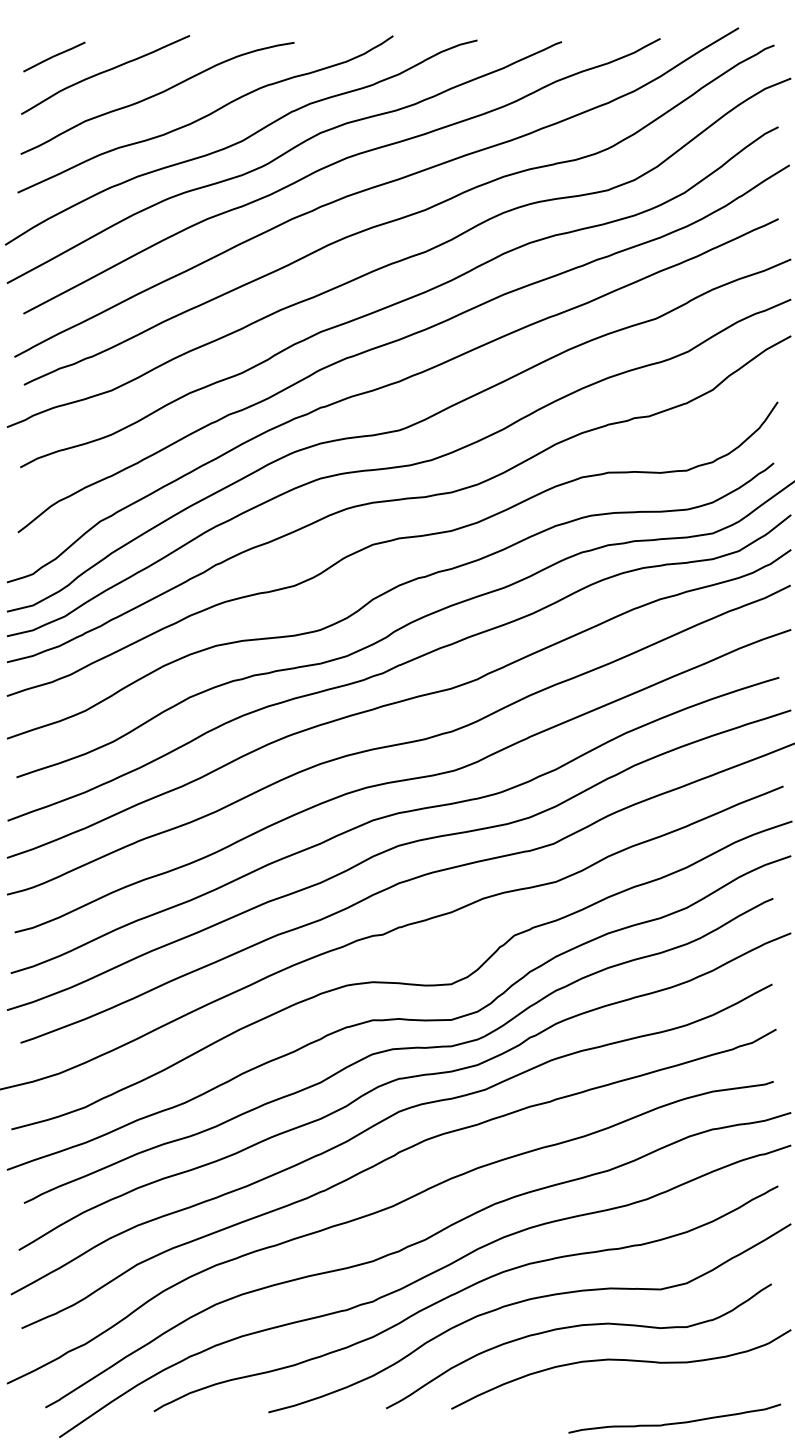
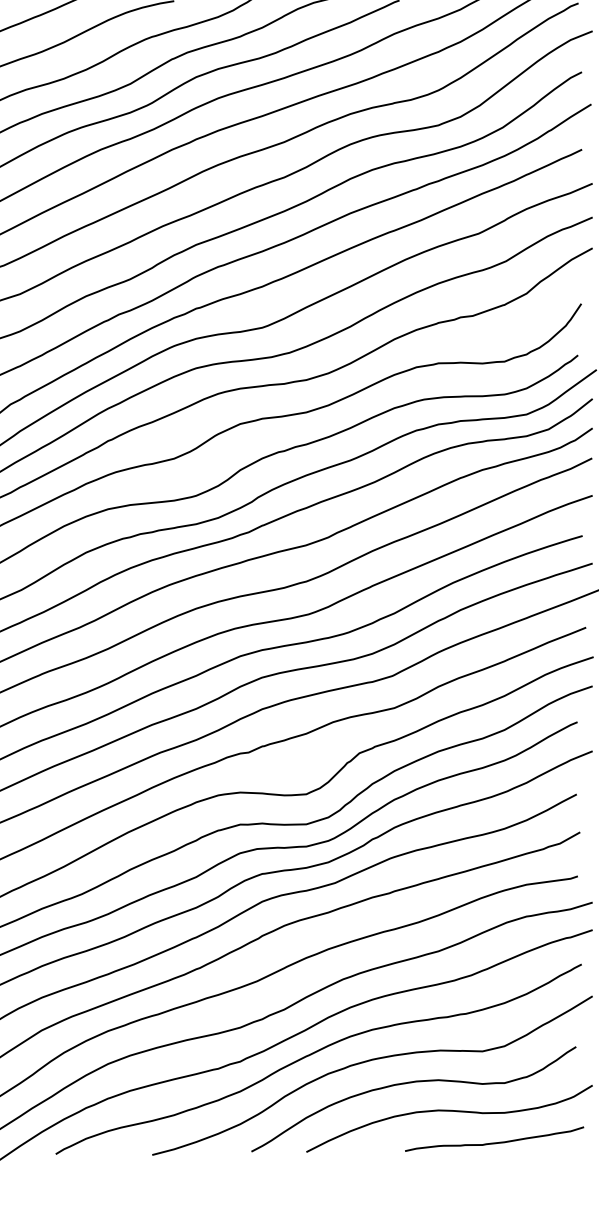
curve: (674, 1422) -> (494, 1142), moved

